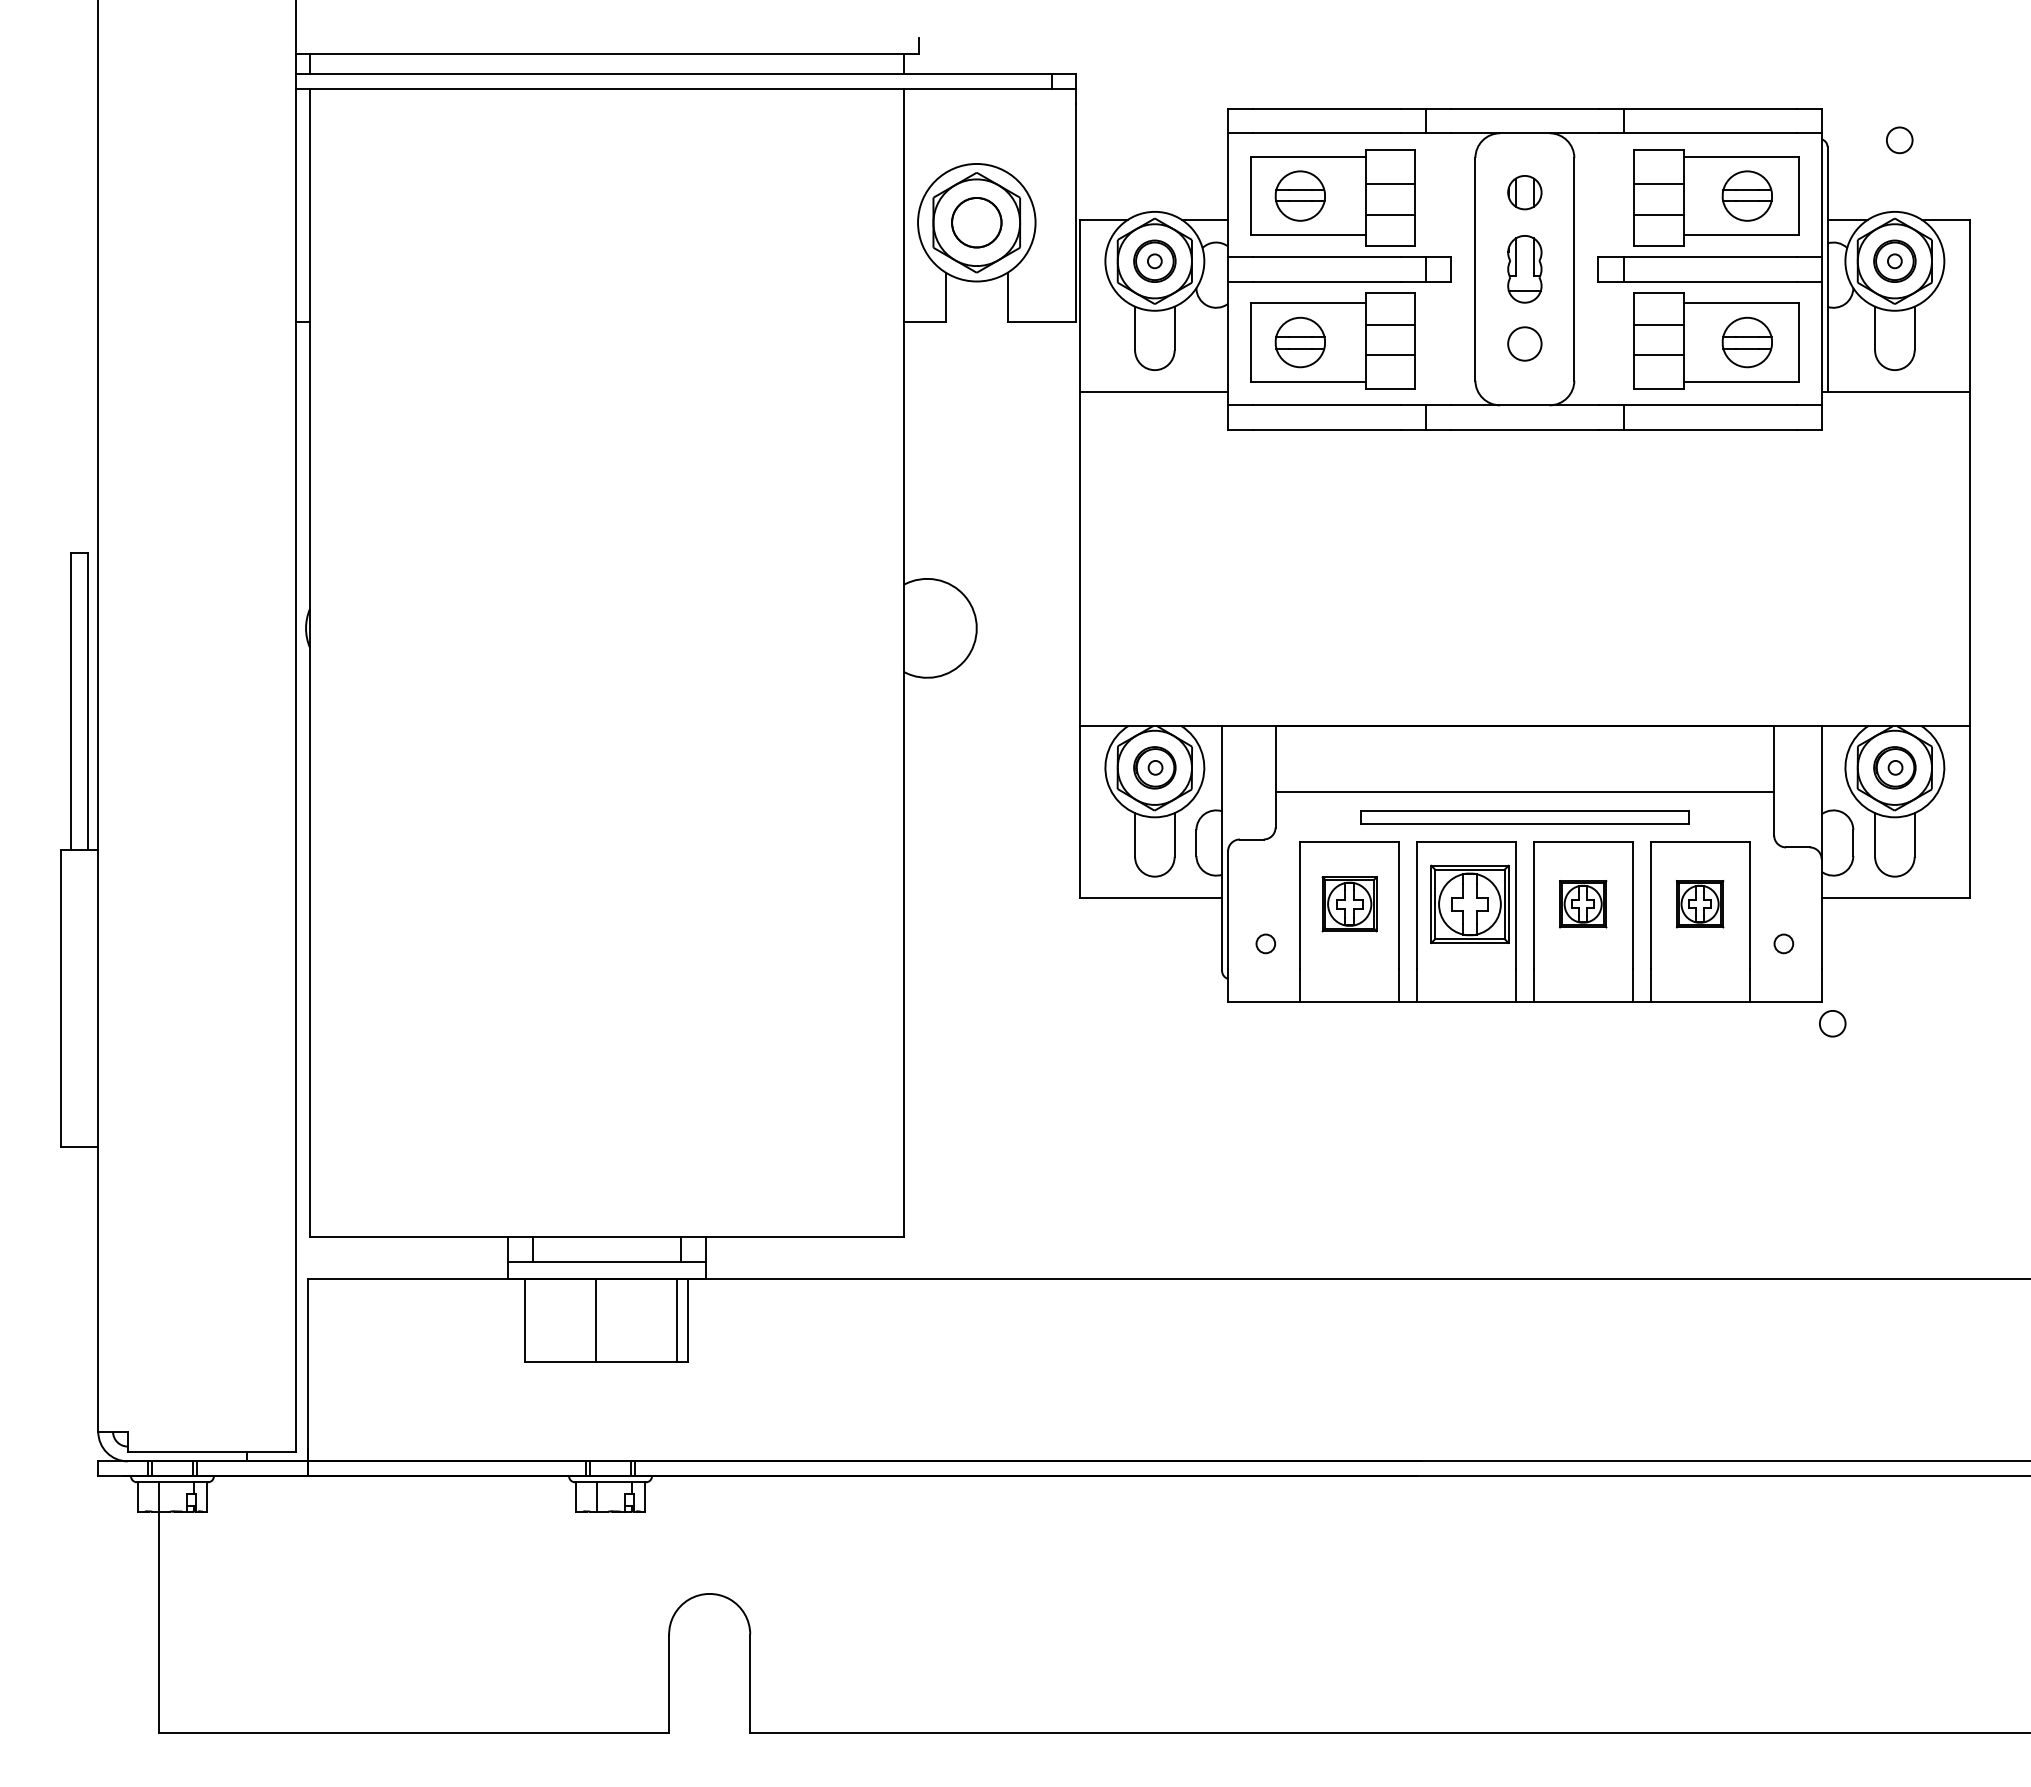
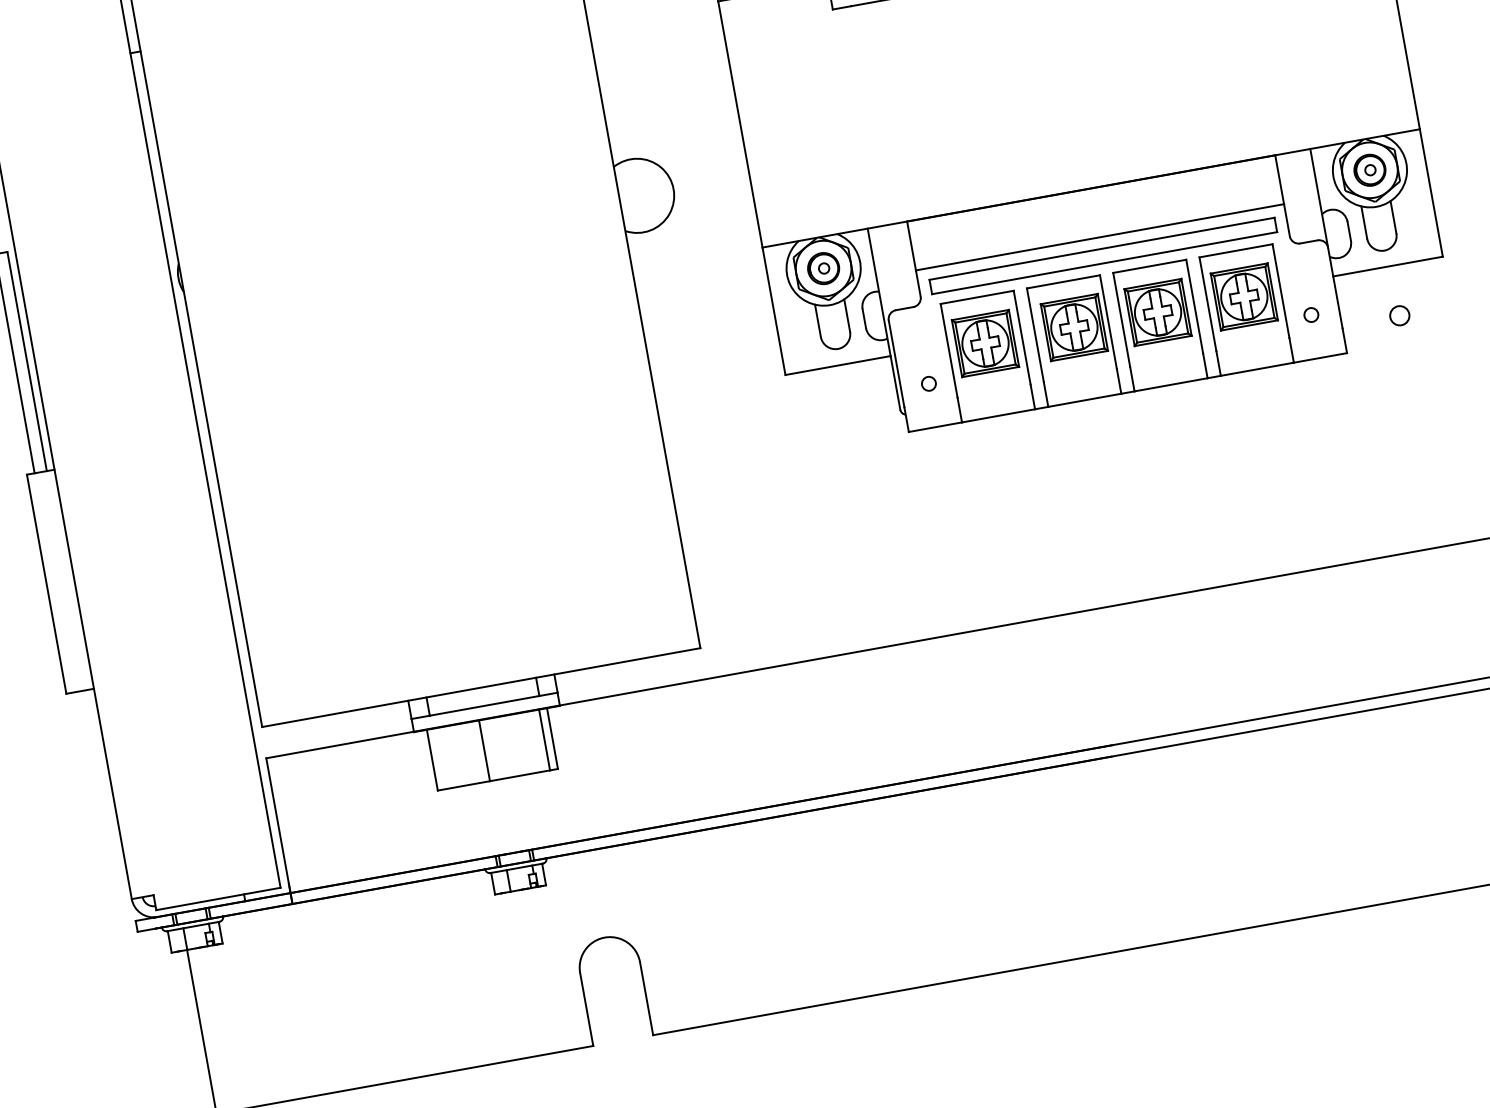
part: (1524, 817) -> (1103, 256), size x1.43
part: (1349, 903) -> (985, 342), size x1.43
part: (1582, 903) -> (1157, 311), size x1.67
part: (1699, 903) -> (1243, 296), size x1.67
circle: (1832, 1023) -> (1399, 315), moved

